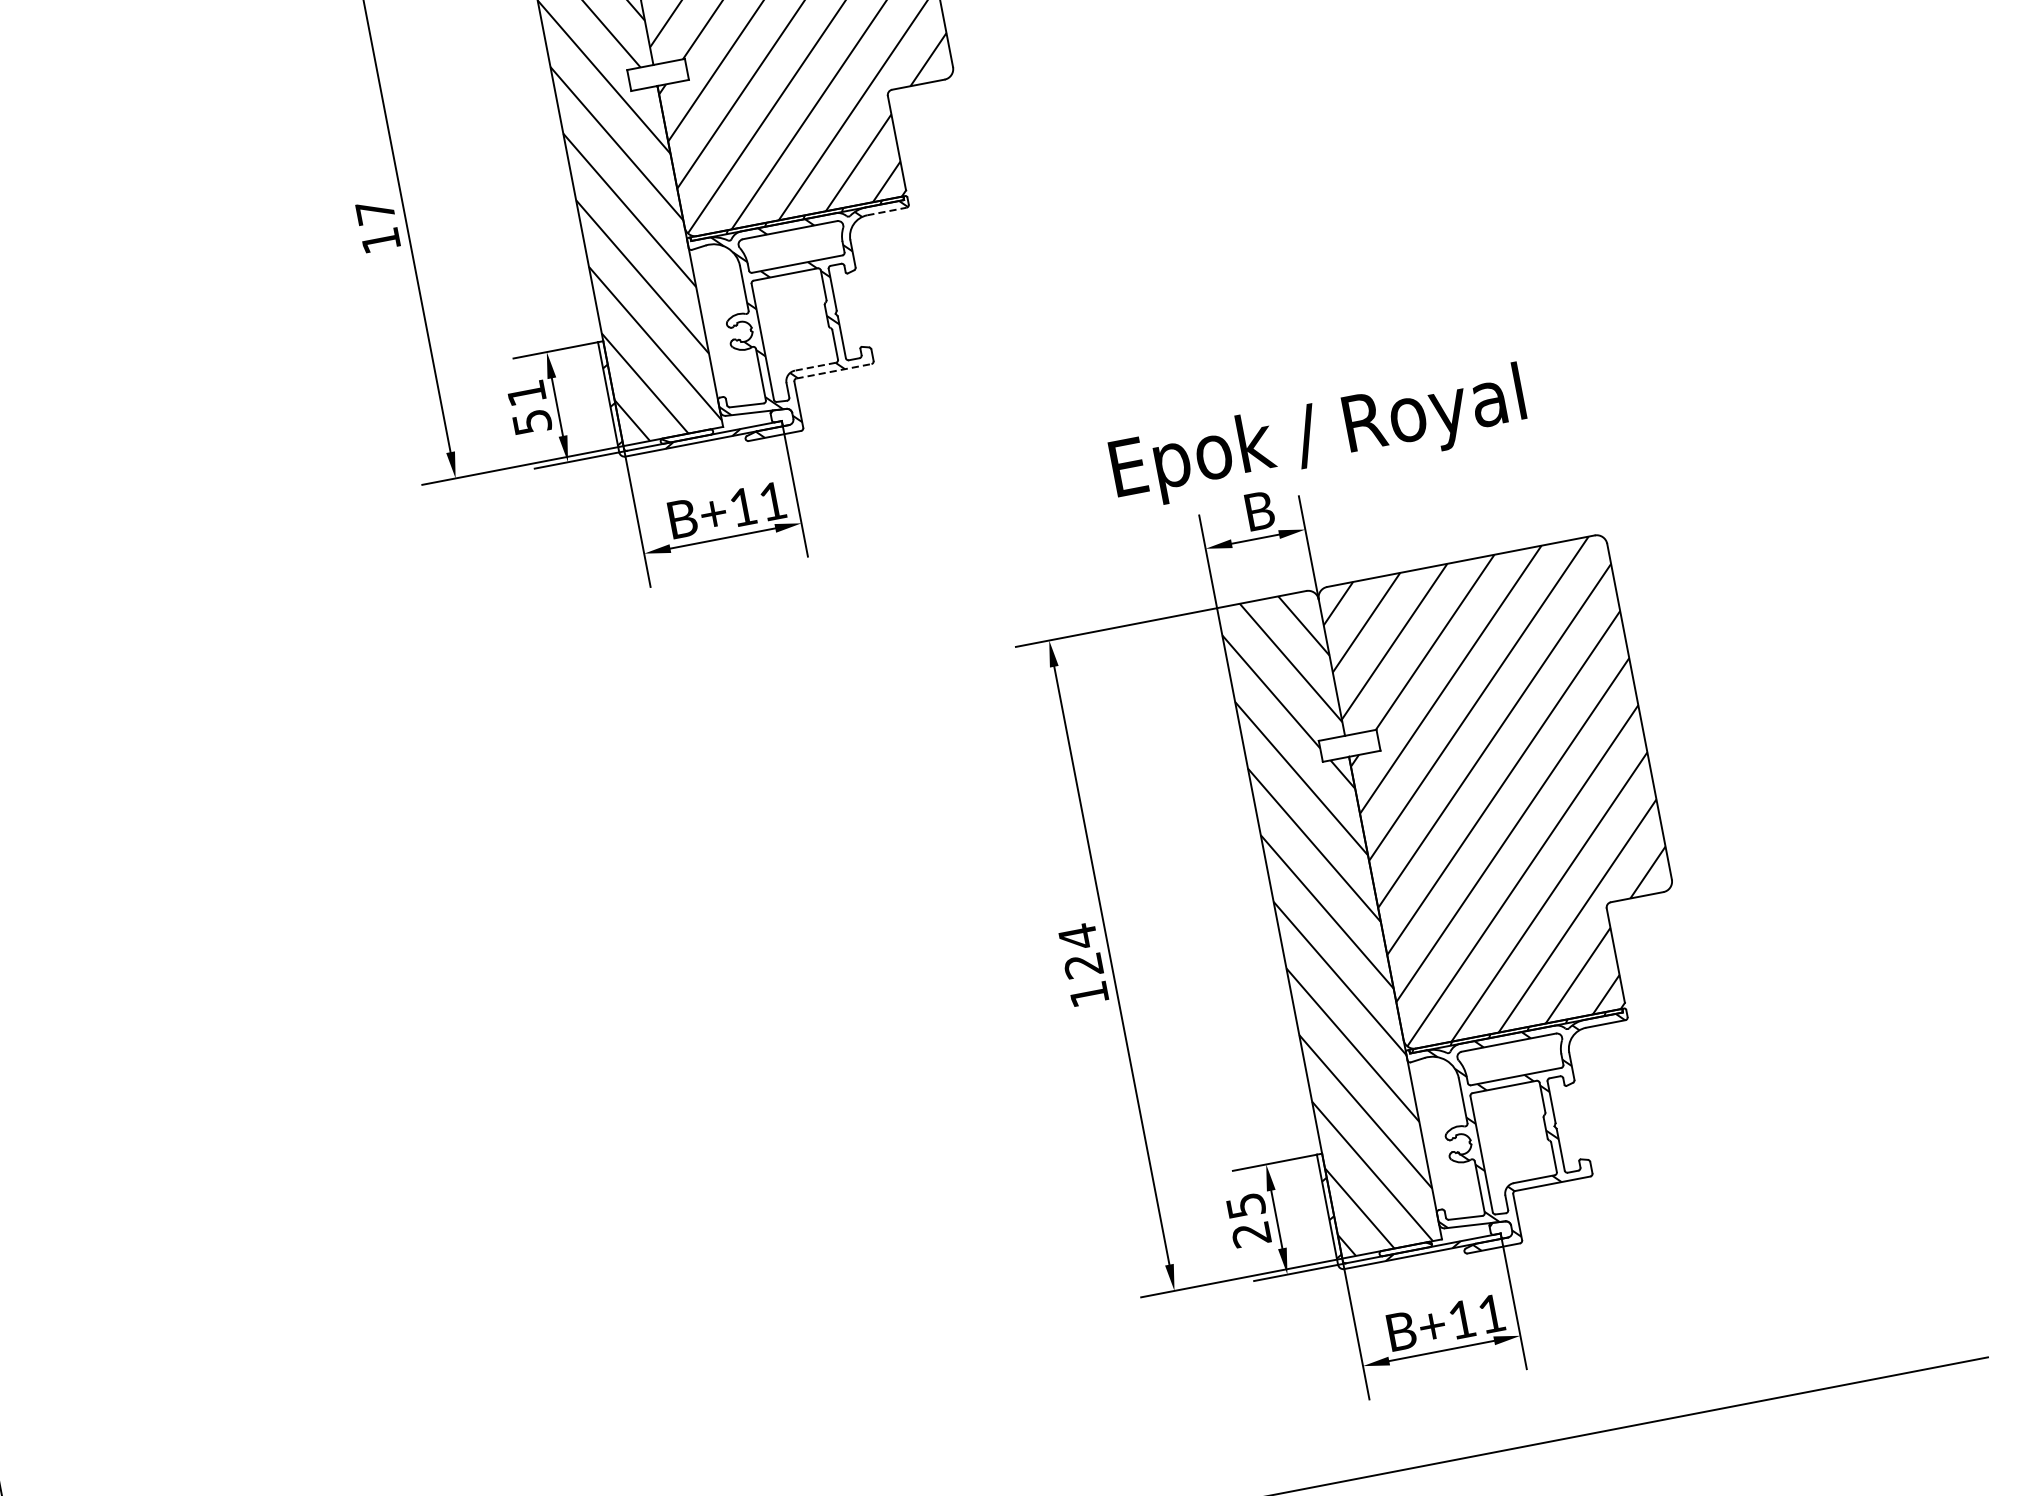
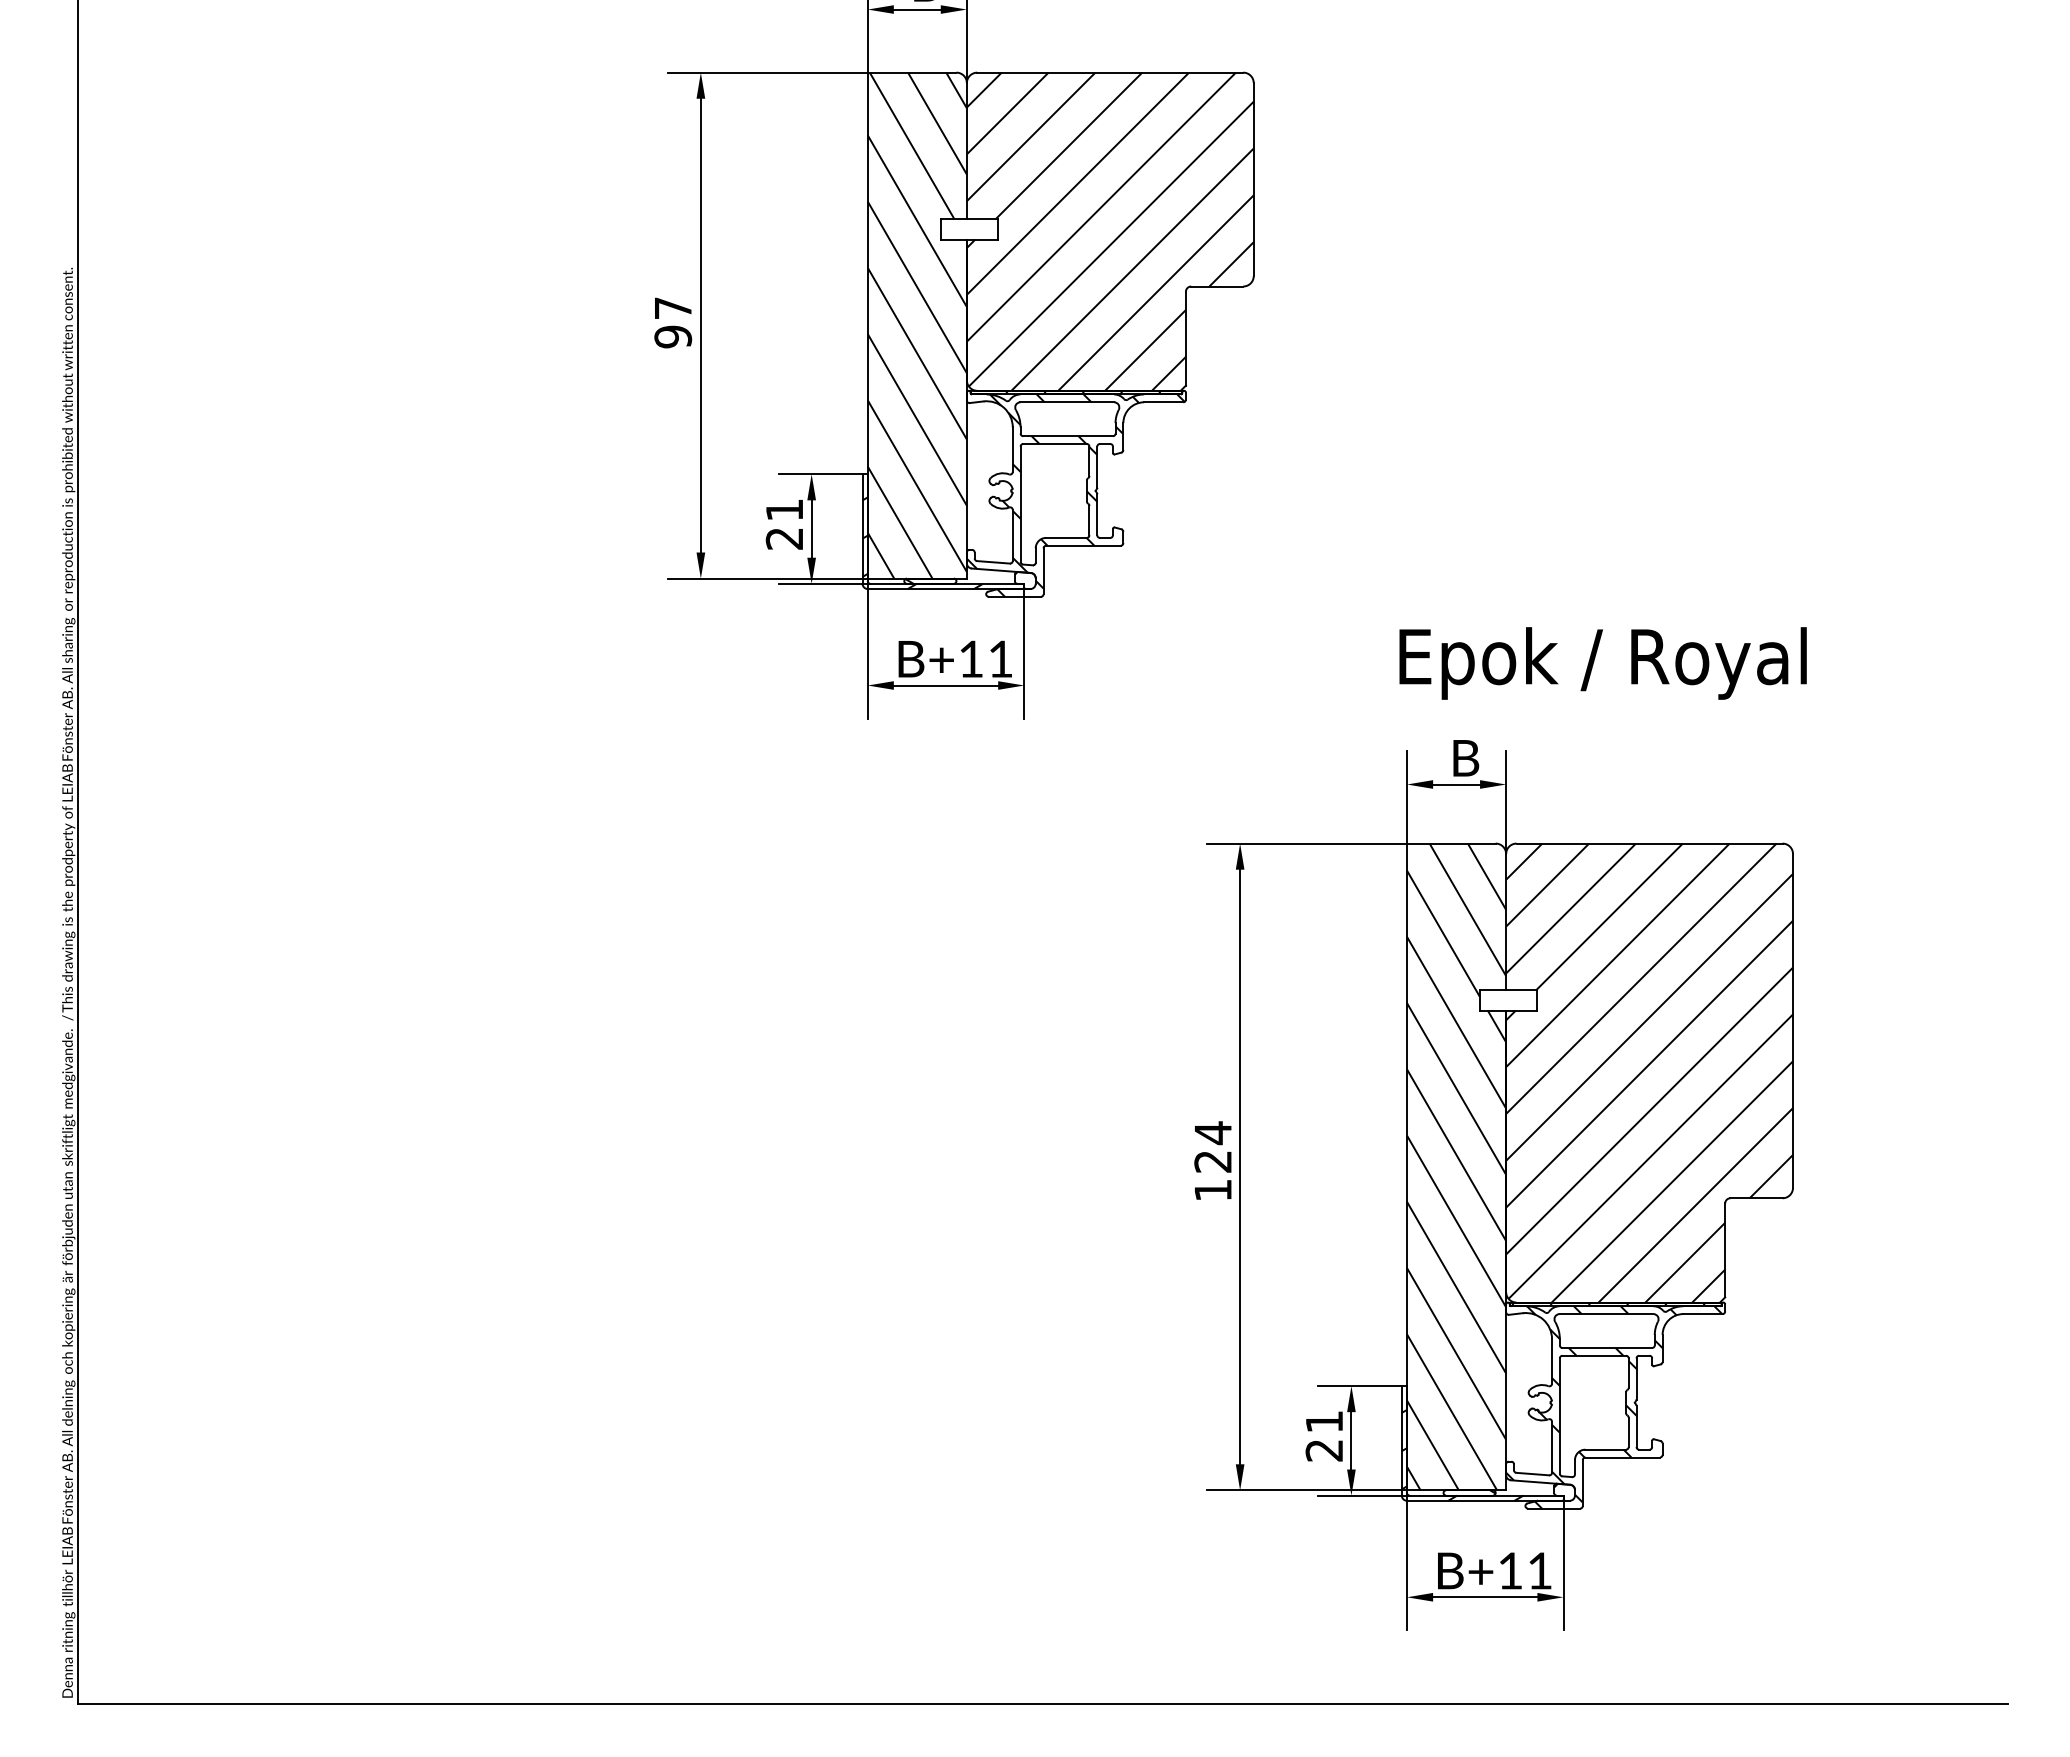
line: (886, 211) -> (1163, 402), dashed -> solid
text: (381, 240) -> (673, 336), 17 -> 97
line: (815, 366) -> (1066, 537), dashed -> solid
line: (834, 371) -> (1083, 545), dashed -> solid
text: (531, 421) -> (784, 538), 51 -> 21
text: (1318, 437) -> (1602, 663), moved
text: (1246, 1205) -> (1324, 1421), 25 -> 21

